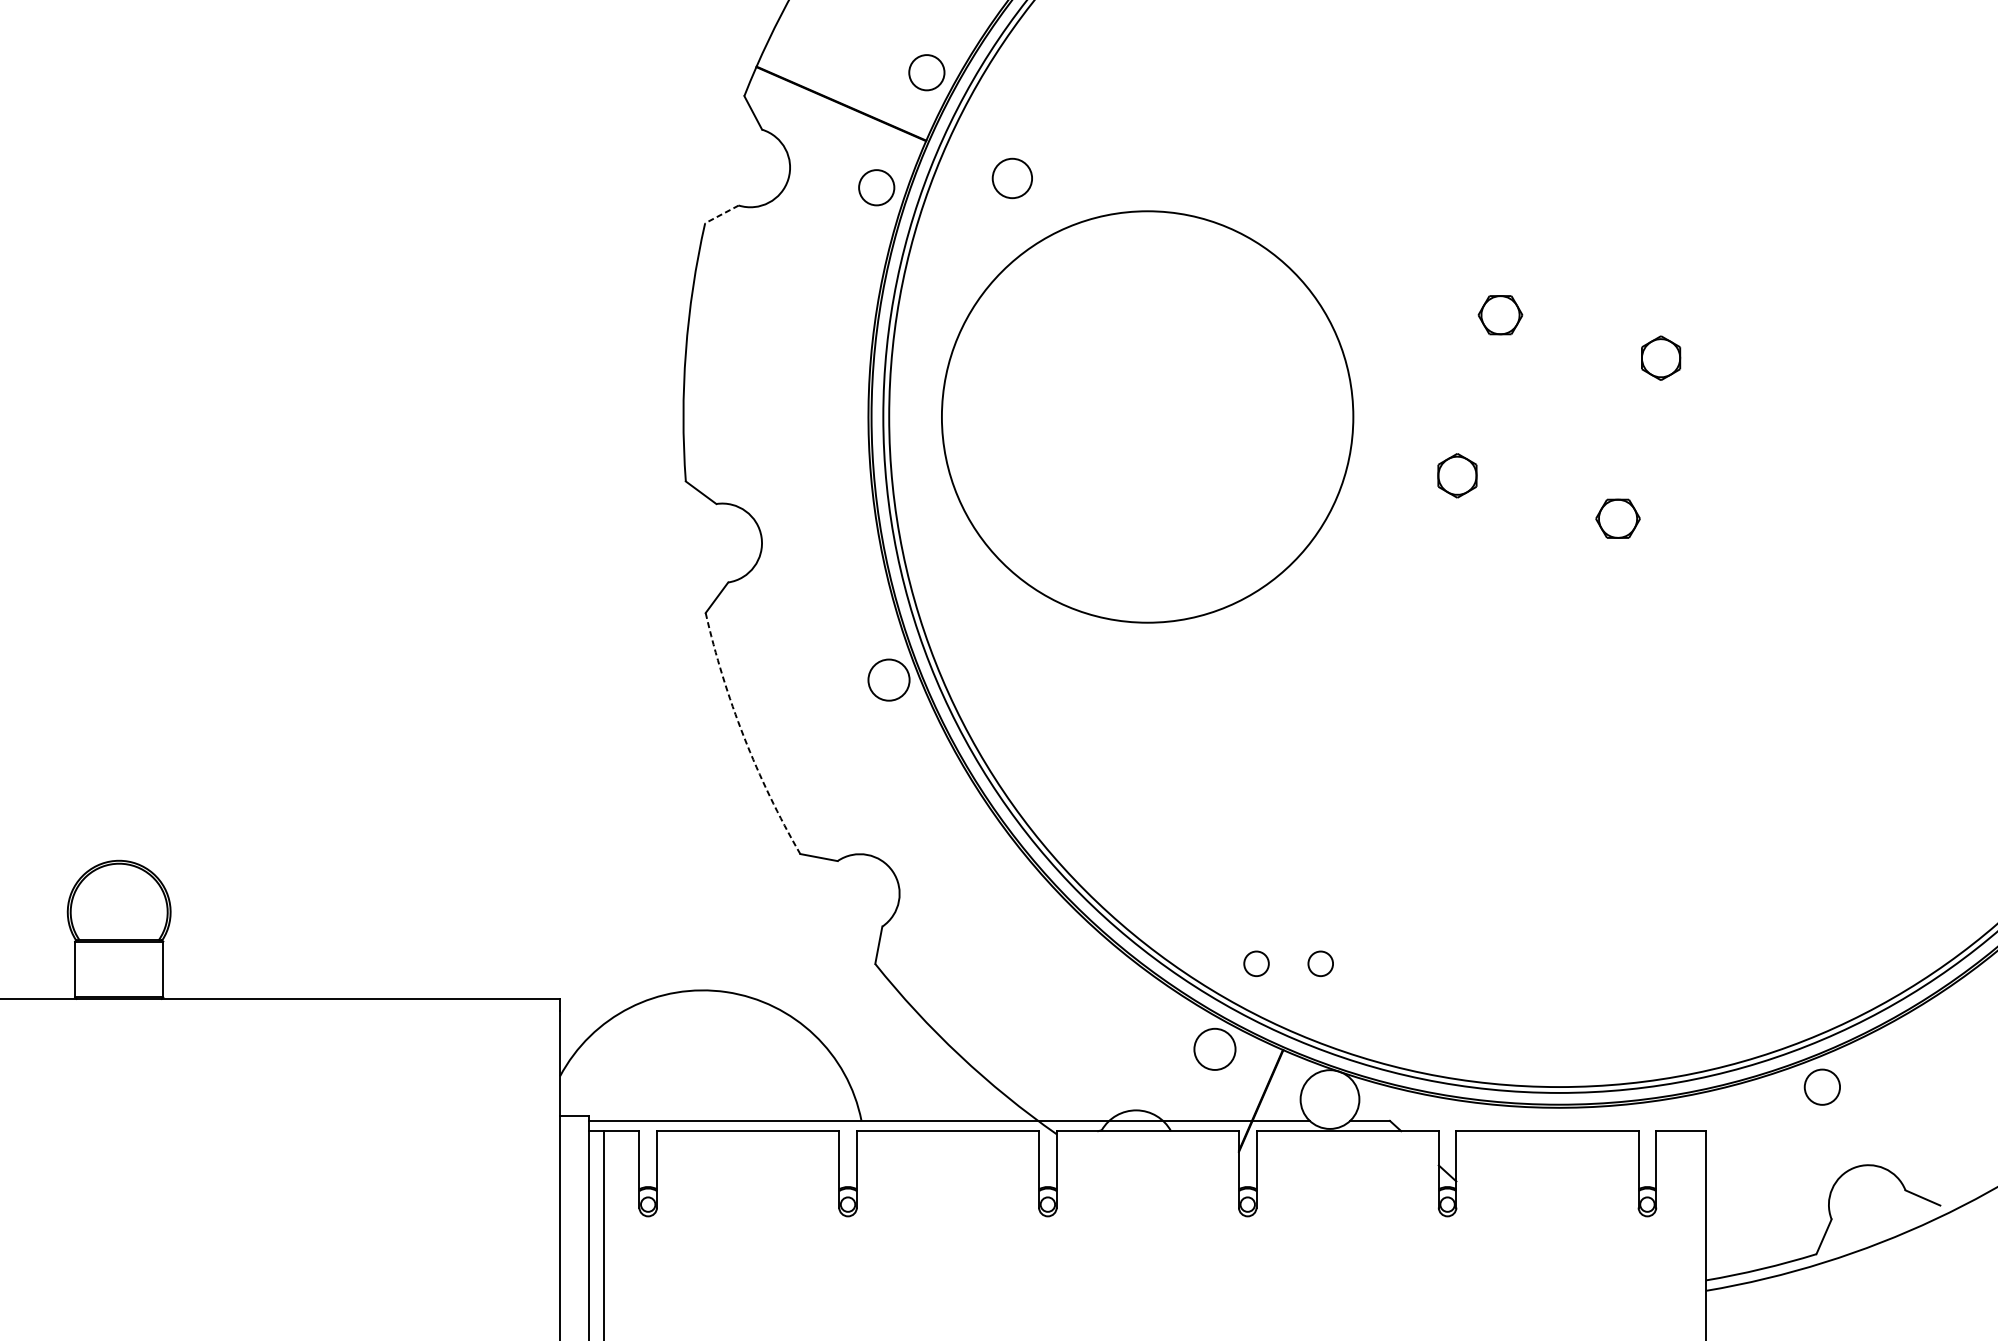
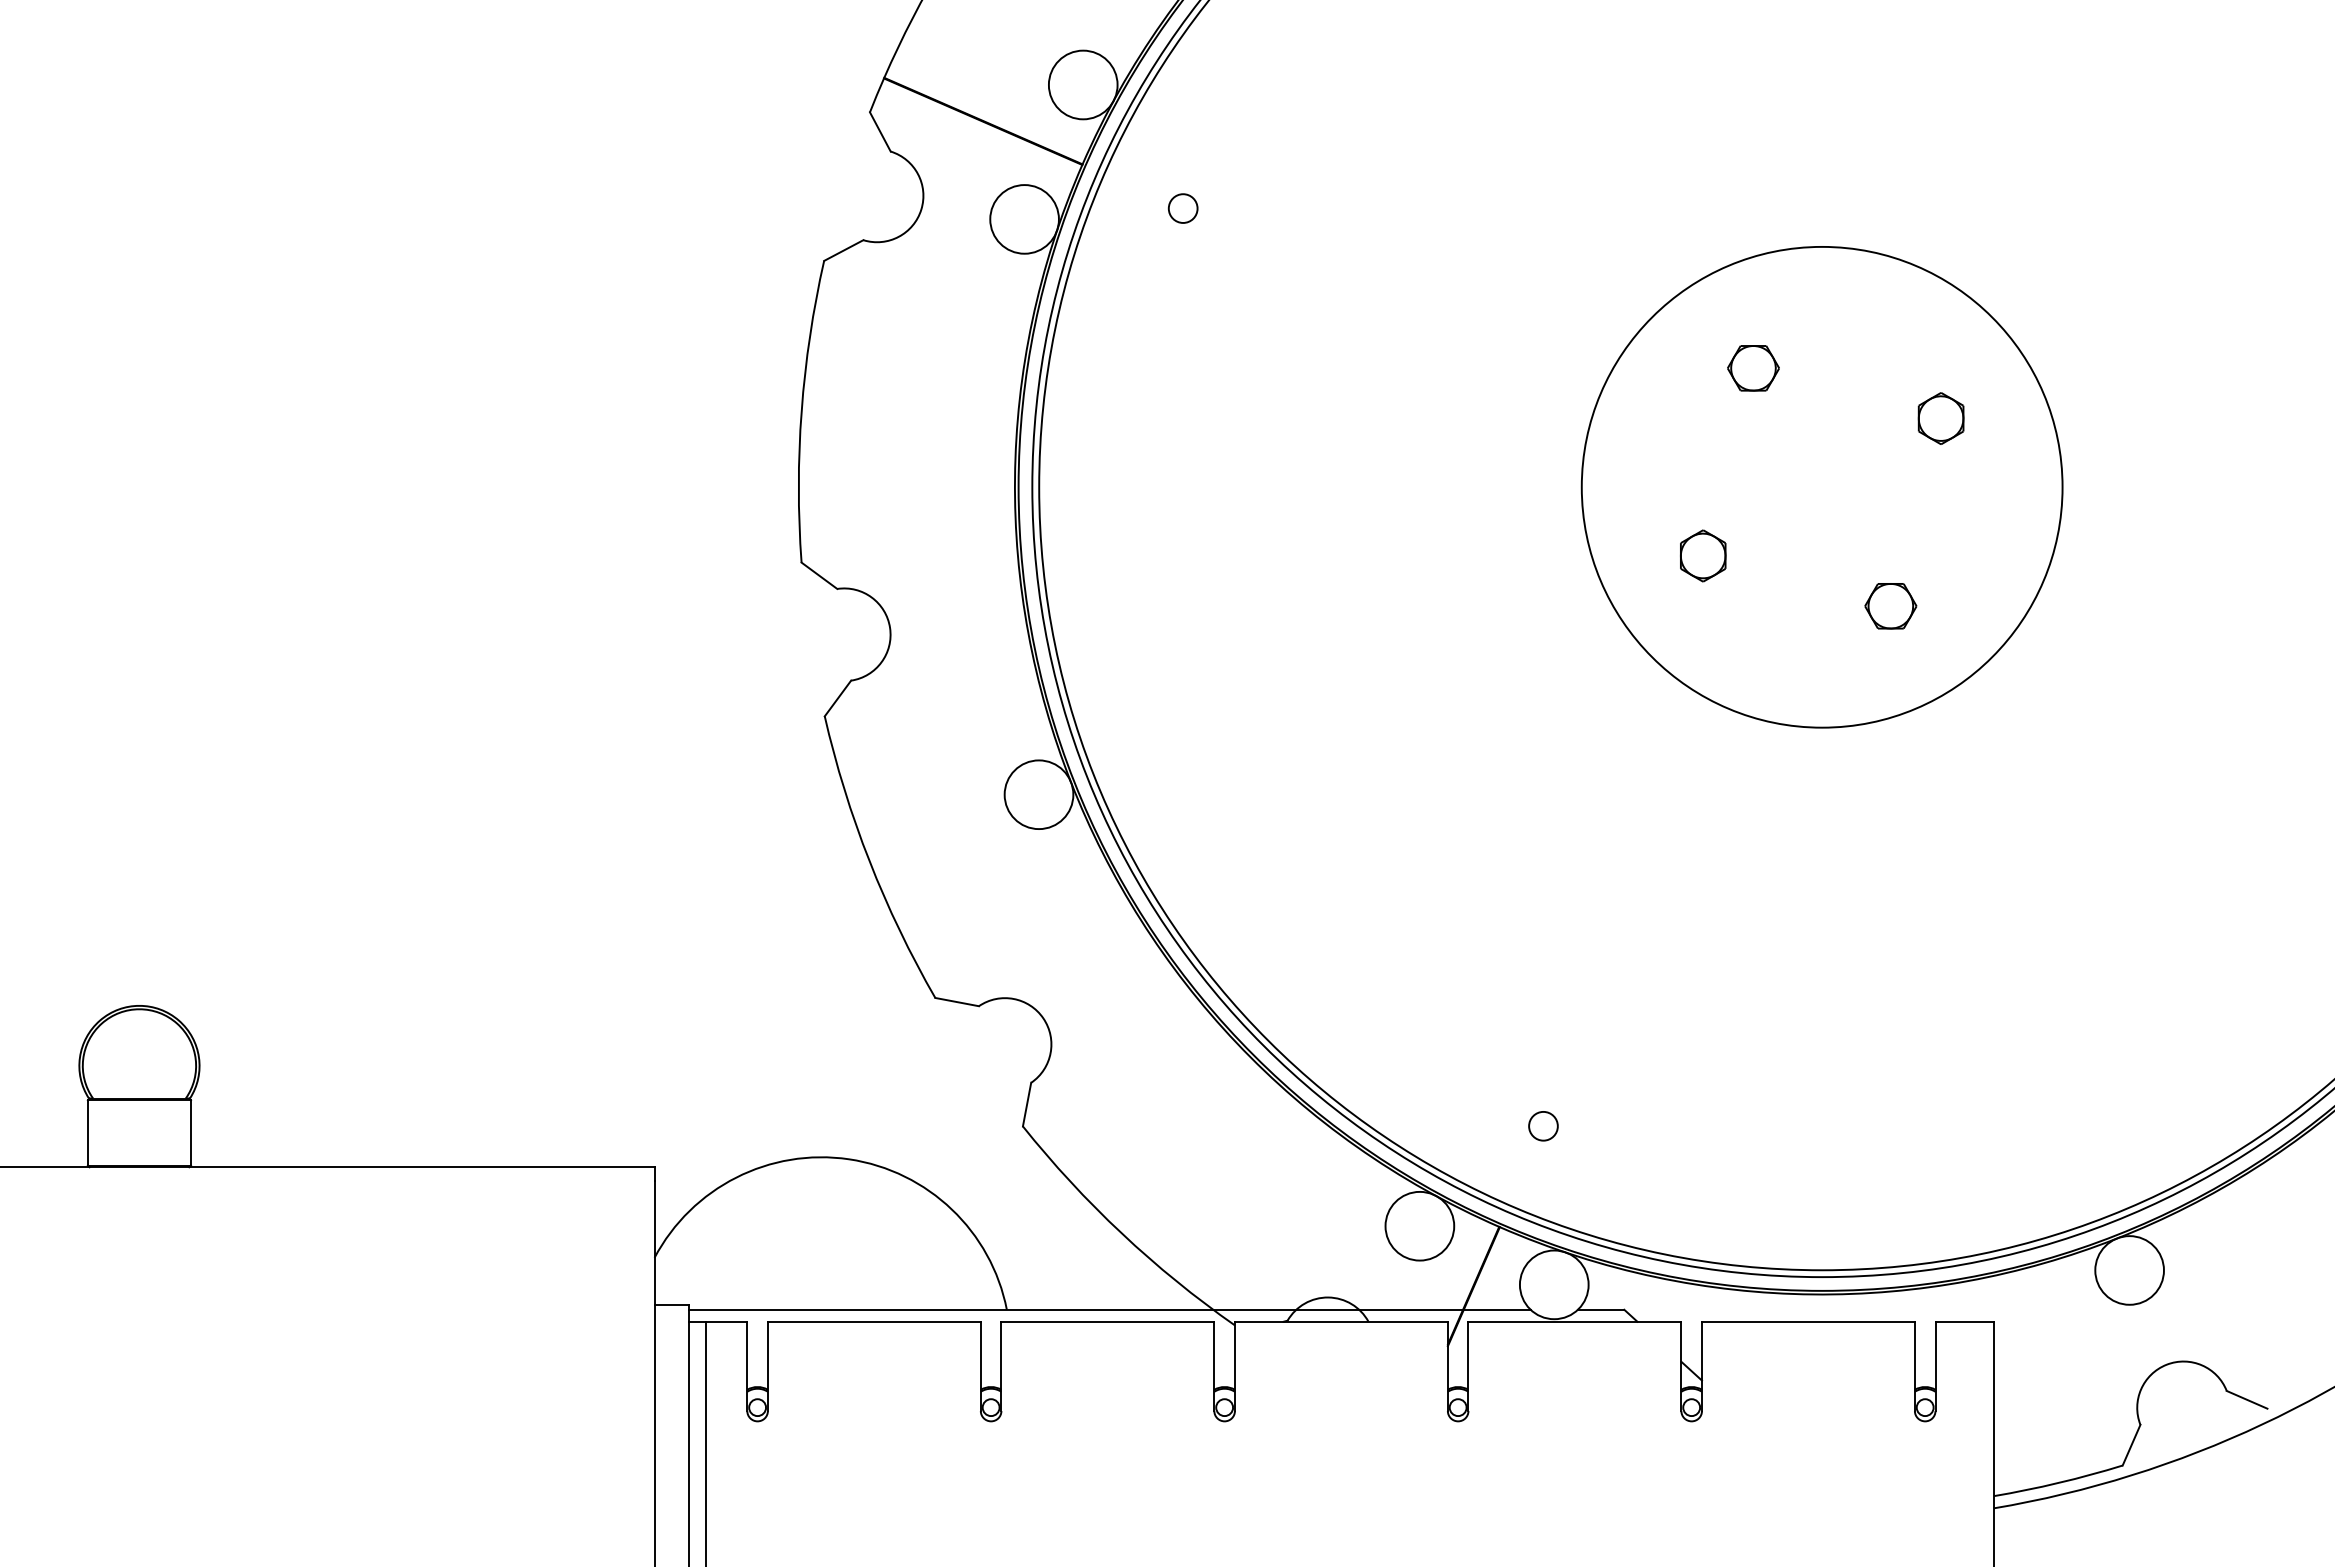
circle: (926, 72) -> (1082, 84), size x1.67
circle: (1011, 178) -> (1182, 208), size x0.62
circle: (876, 187) -> (1024, 219), size x1.67
line: (721, 214) -> (843, 250), dashed -> solid
circle: (1147, 417) -> (1821, 487), moved
circle: (888, 679) -> (1038, 794), size x1.43
arc: (743, 737) -> (869, 861), dashed -> solid
circle: (1256, 964) -> (1468, 1126), removed
circle: (1214, 1048) -> (1419, 1225), size x1.43
circle: (1822, 1087) -> (2129, 1270), size x1.67

